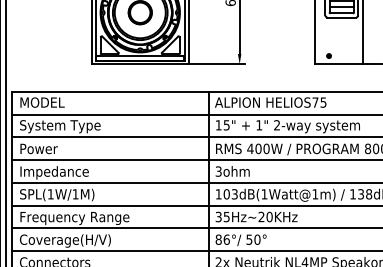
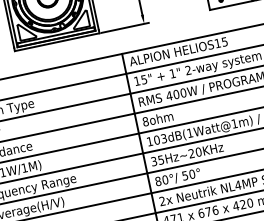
text: (315, 102) -> (217, 43), HELIOS75 -> HELIOS15
text: (218, 171) -> (145, 121), 3ohm -> 8ohm
text: (226, 239) -> (165, 179), 86°/ -> 80°/

